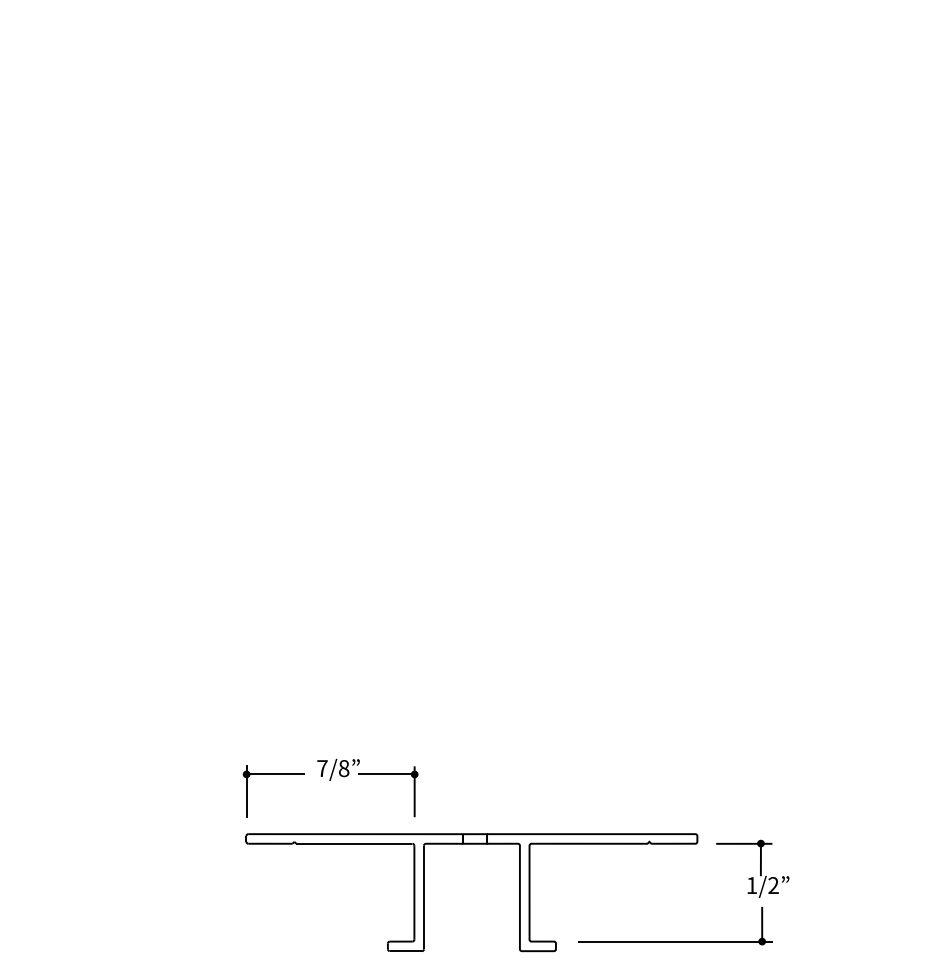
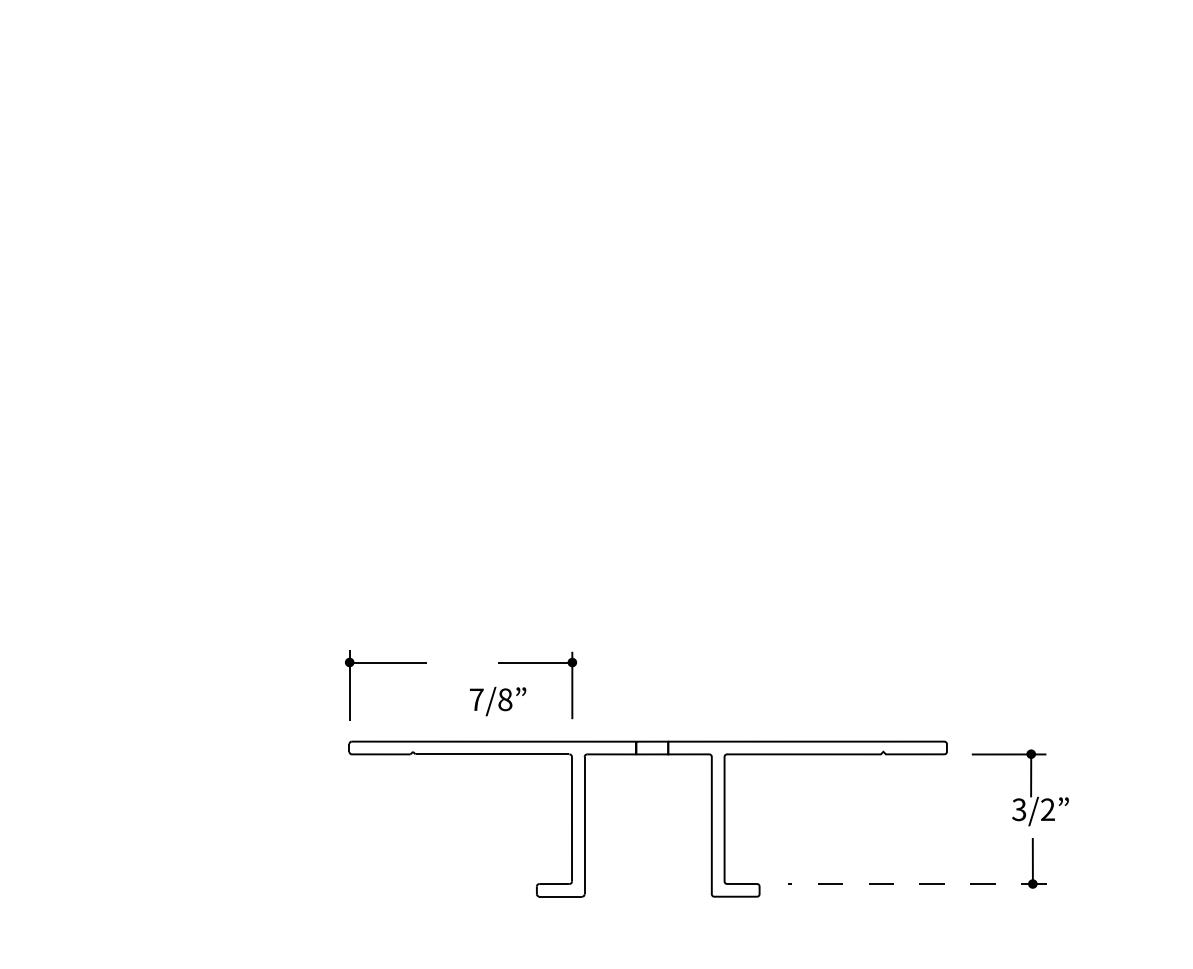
text: (338, 769) -> (497, 701), moved
text: (751, 885) -> (1018, 809), 1/2 -> 3/2
line: (674, 941) -> (916, 883), solid -> dashed

